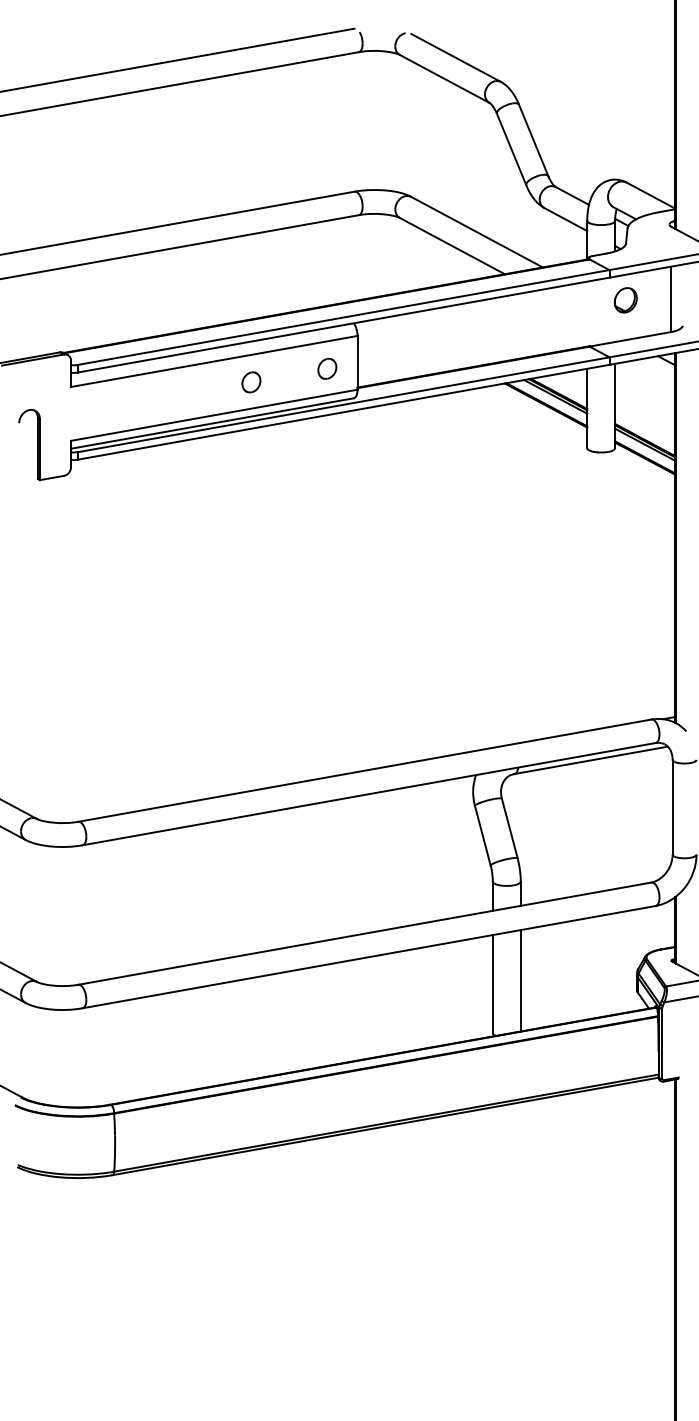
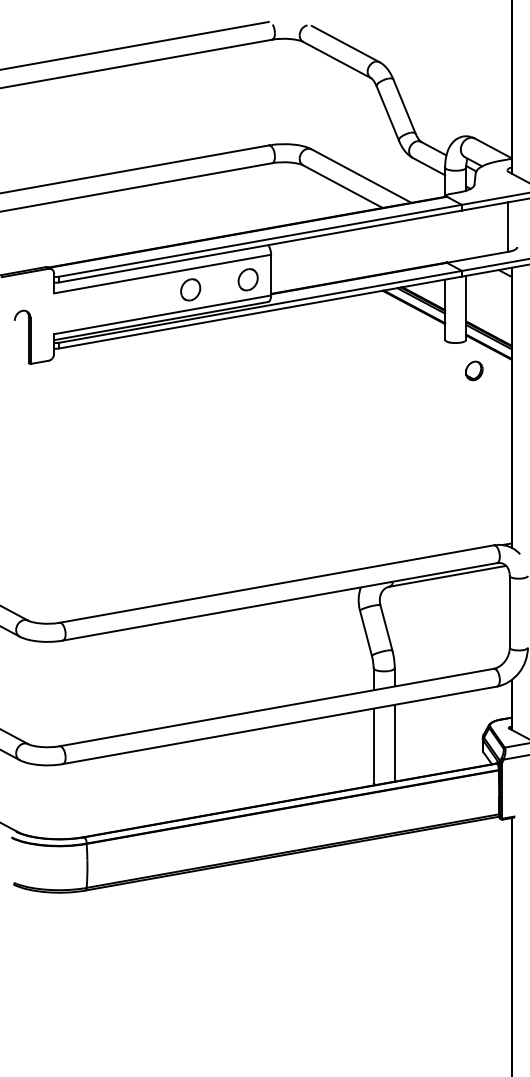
part: (625, 300) -> (474, 371), moved
part: (327, 368) -> (248, 279), size x1.4
part: (251, 382) -> (190, 290), size x1.4

